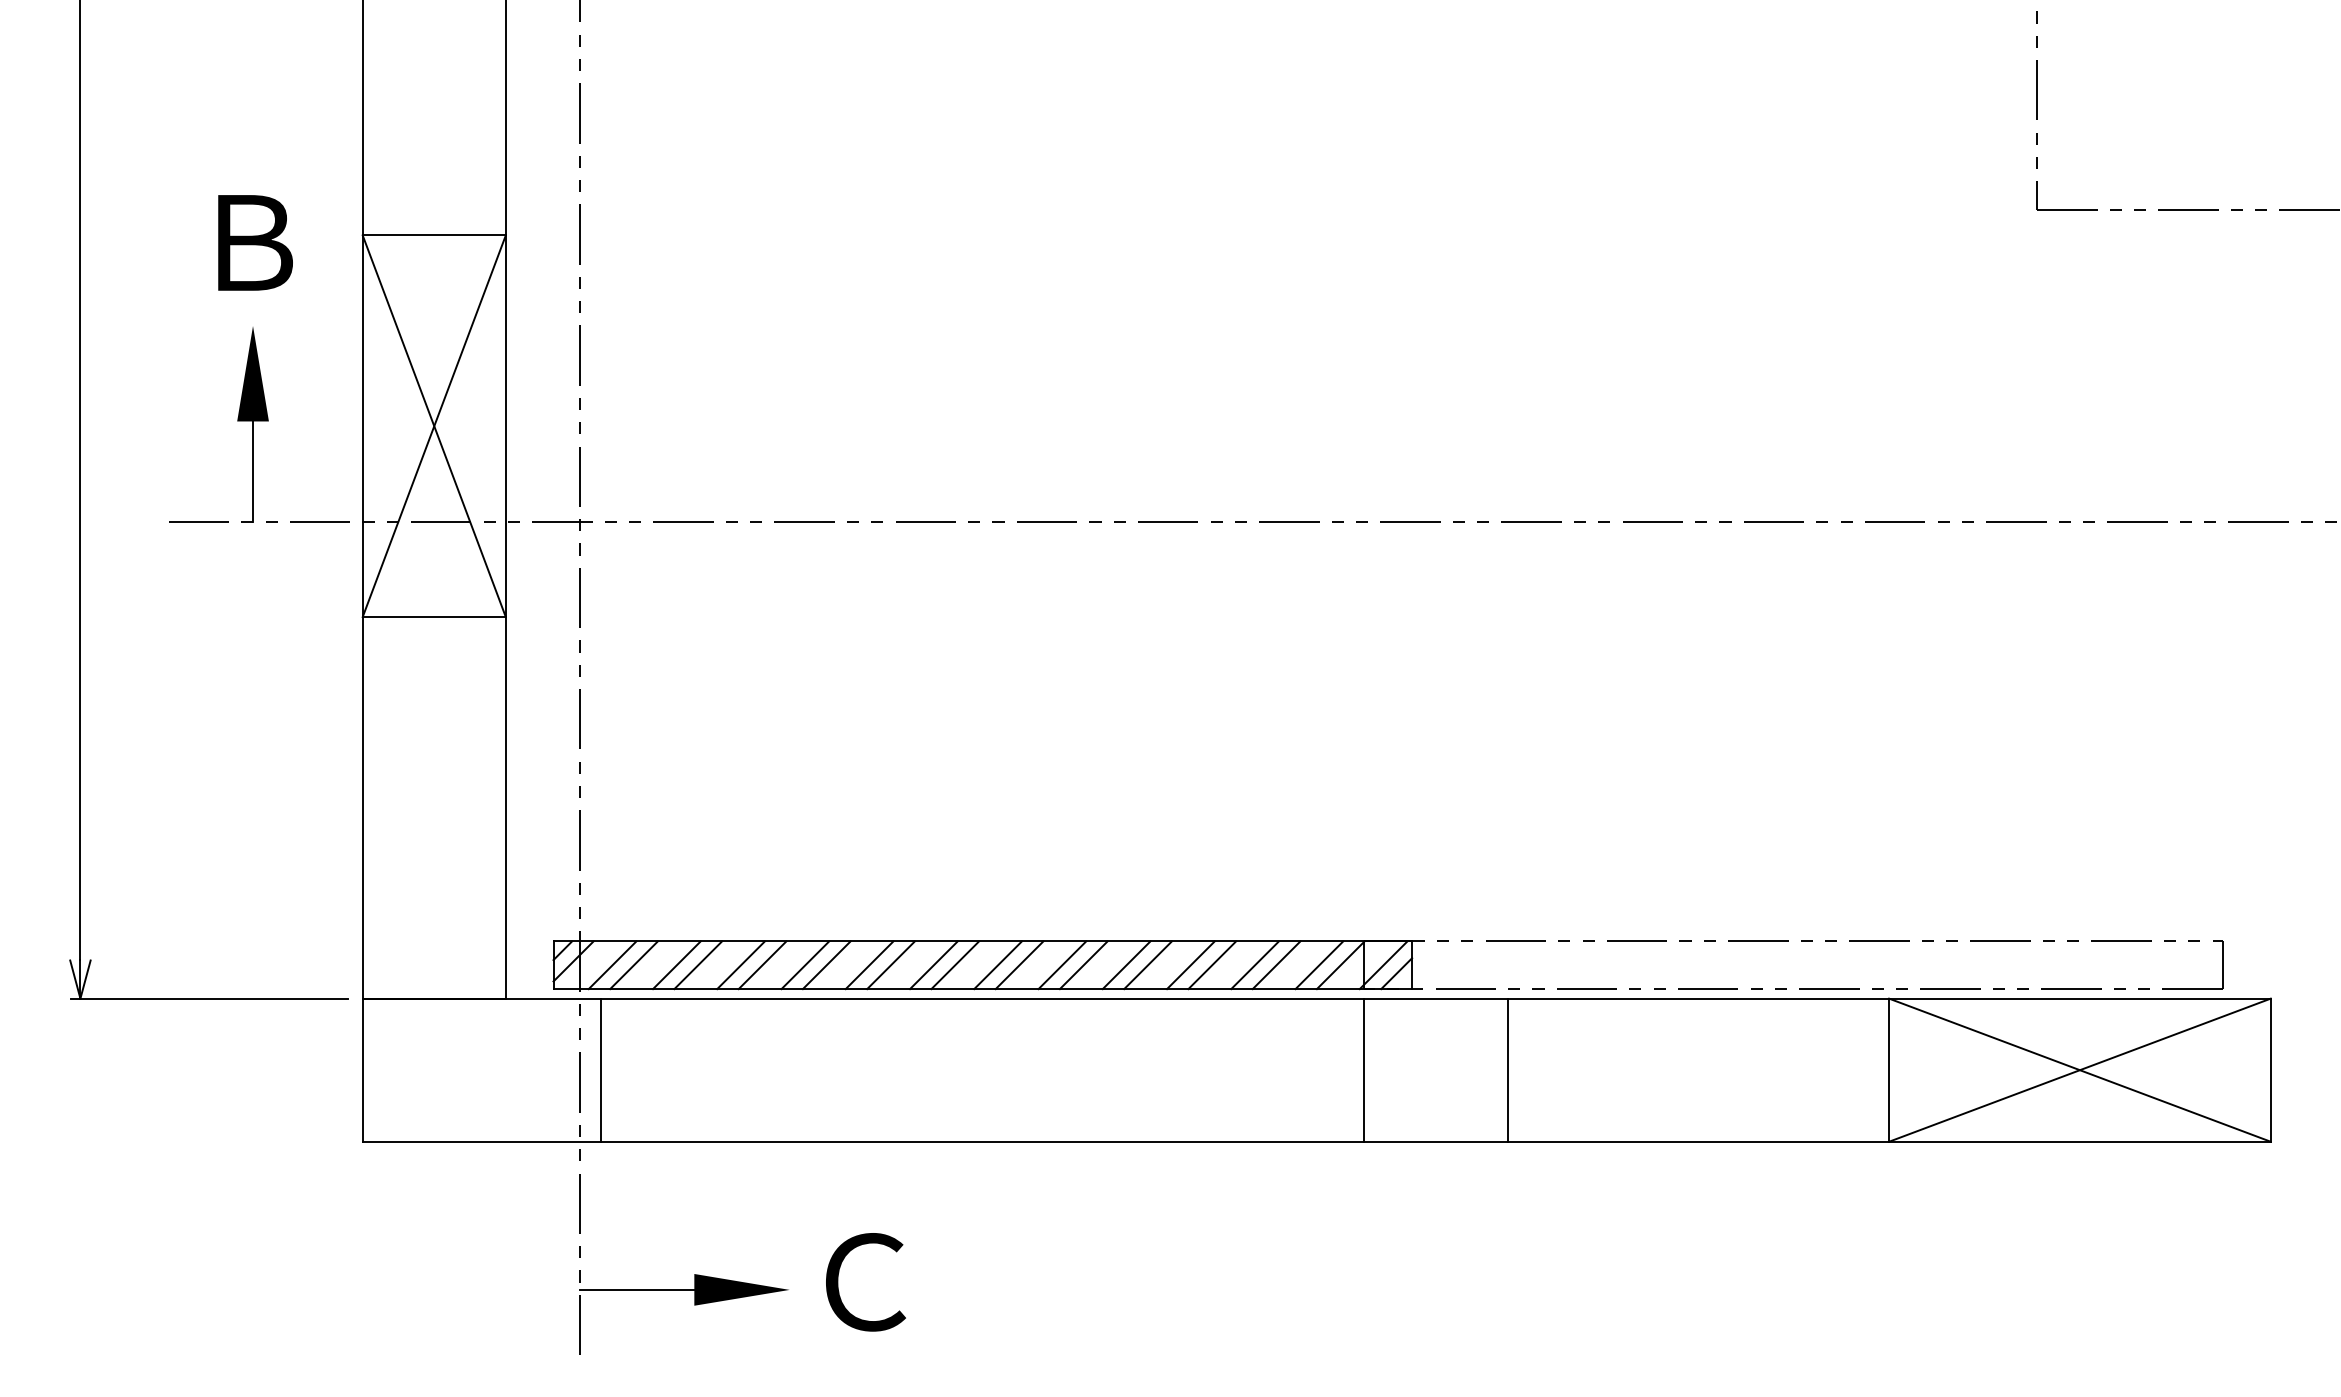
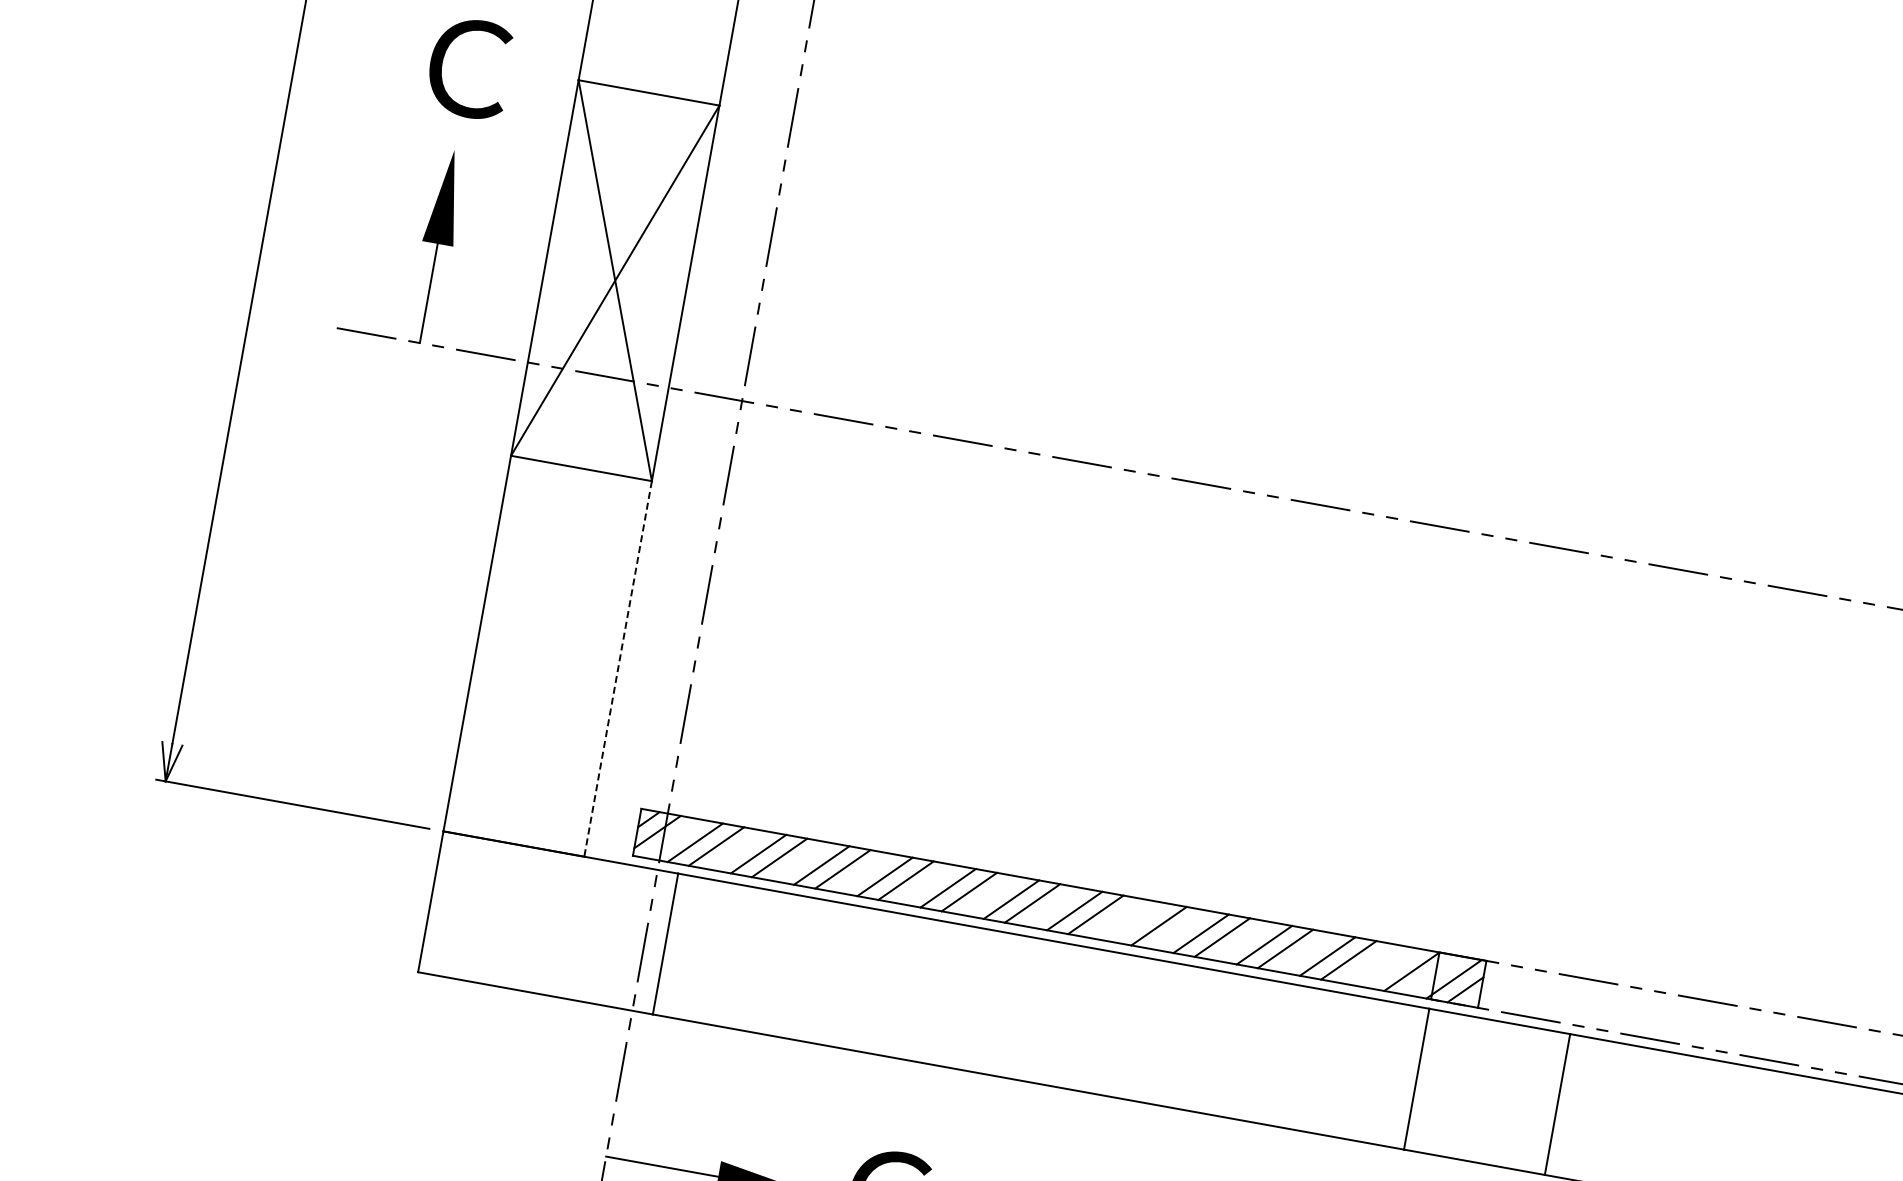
text: (253, 242) -> (469, 67), Ｂ -> Ｃ
line: (505, 807) -> (617, 668), solid -> dashed
line: (1062, 965) -> (1138, 922), removed
line: (1319, 965) -> (1391, 968), removed

